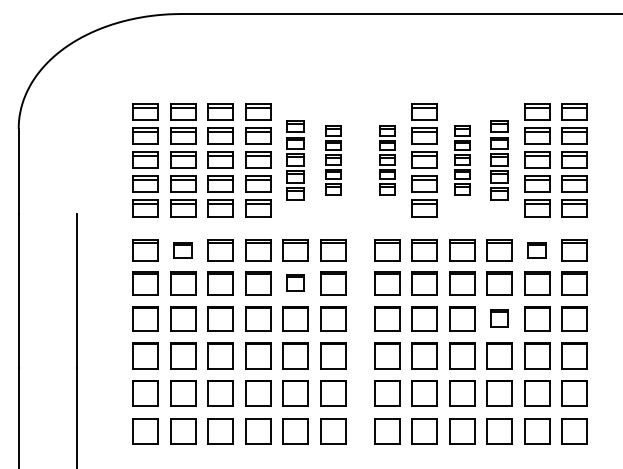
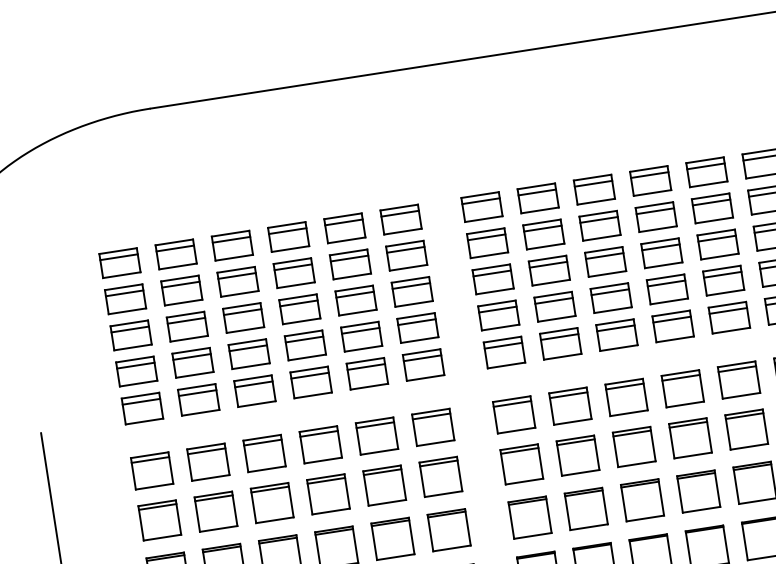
part: (295, 160) -> (356, 301), size x1.43
part: (333, 160) -> (413, 292), size x1.67
part: (387, 160) -> (494, 280), size x1.67
part: (462, 160) -> (606, 262), size x1.67
part: (499, 160) -> (661, 254), size x1.43
part: (183, 250) -> (209, 462), size x1.43
part: (537, 250) -> (739, 380), size x1.43
part: (295, 283) -> (384, 485), size x1.43
part: (499, 318) -> (698, 491), size x1.43

